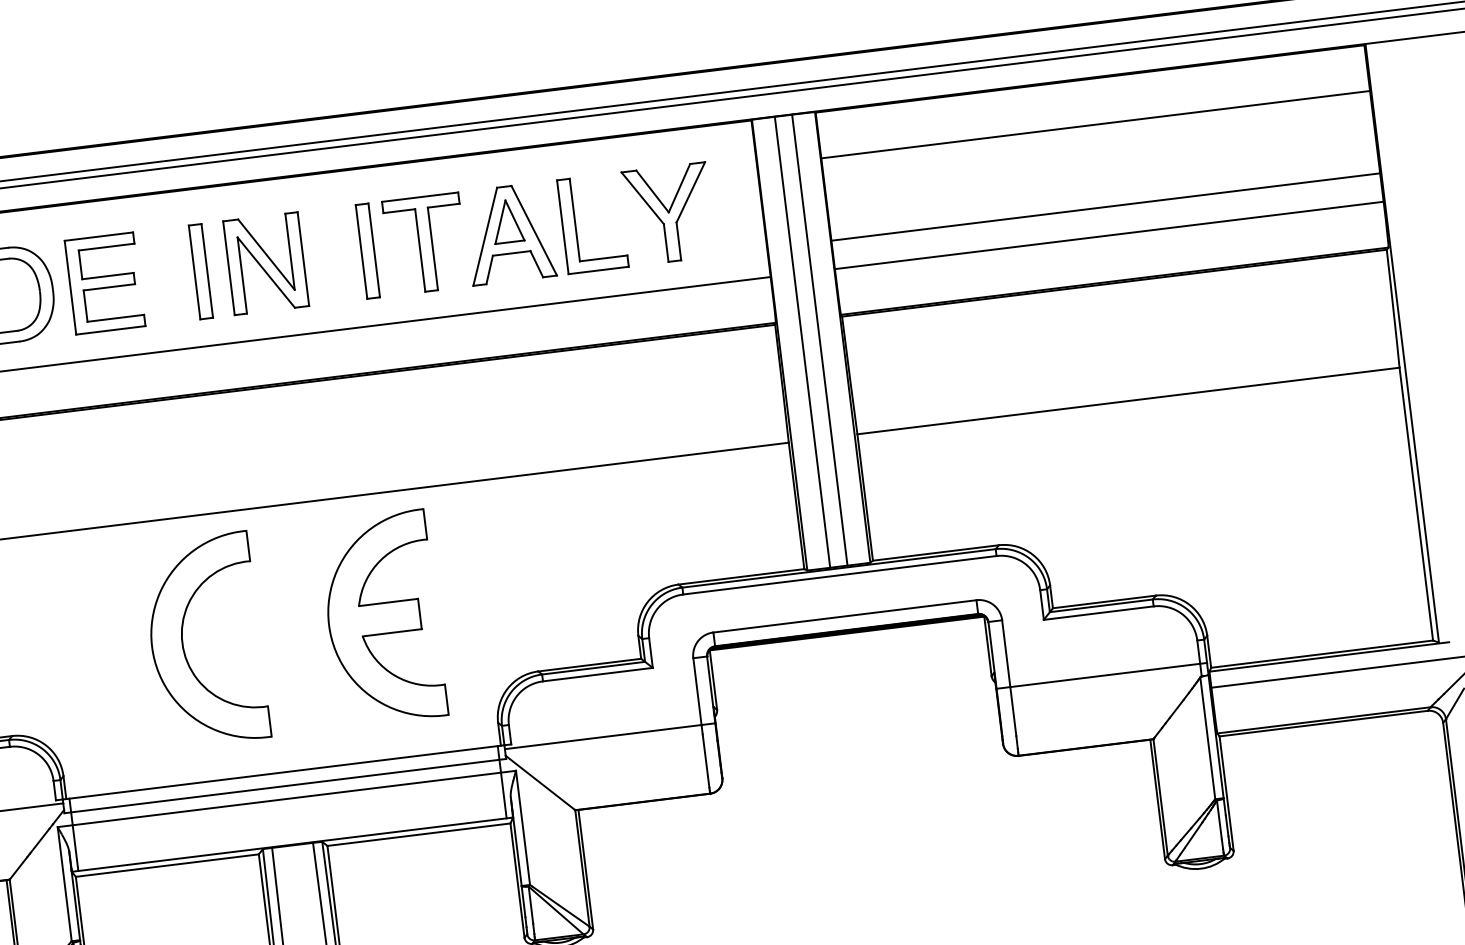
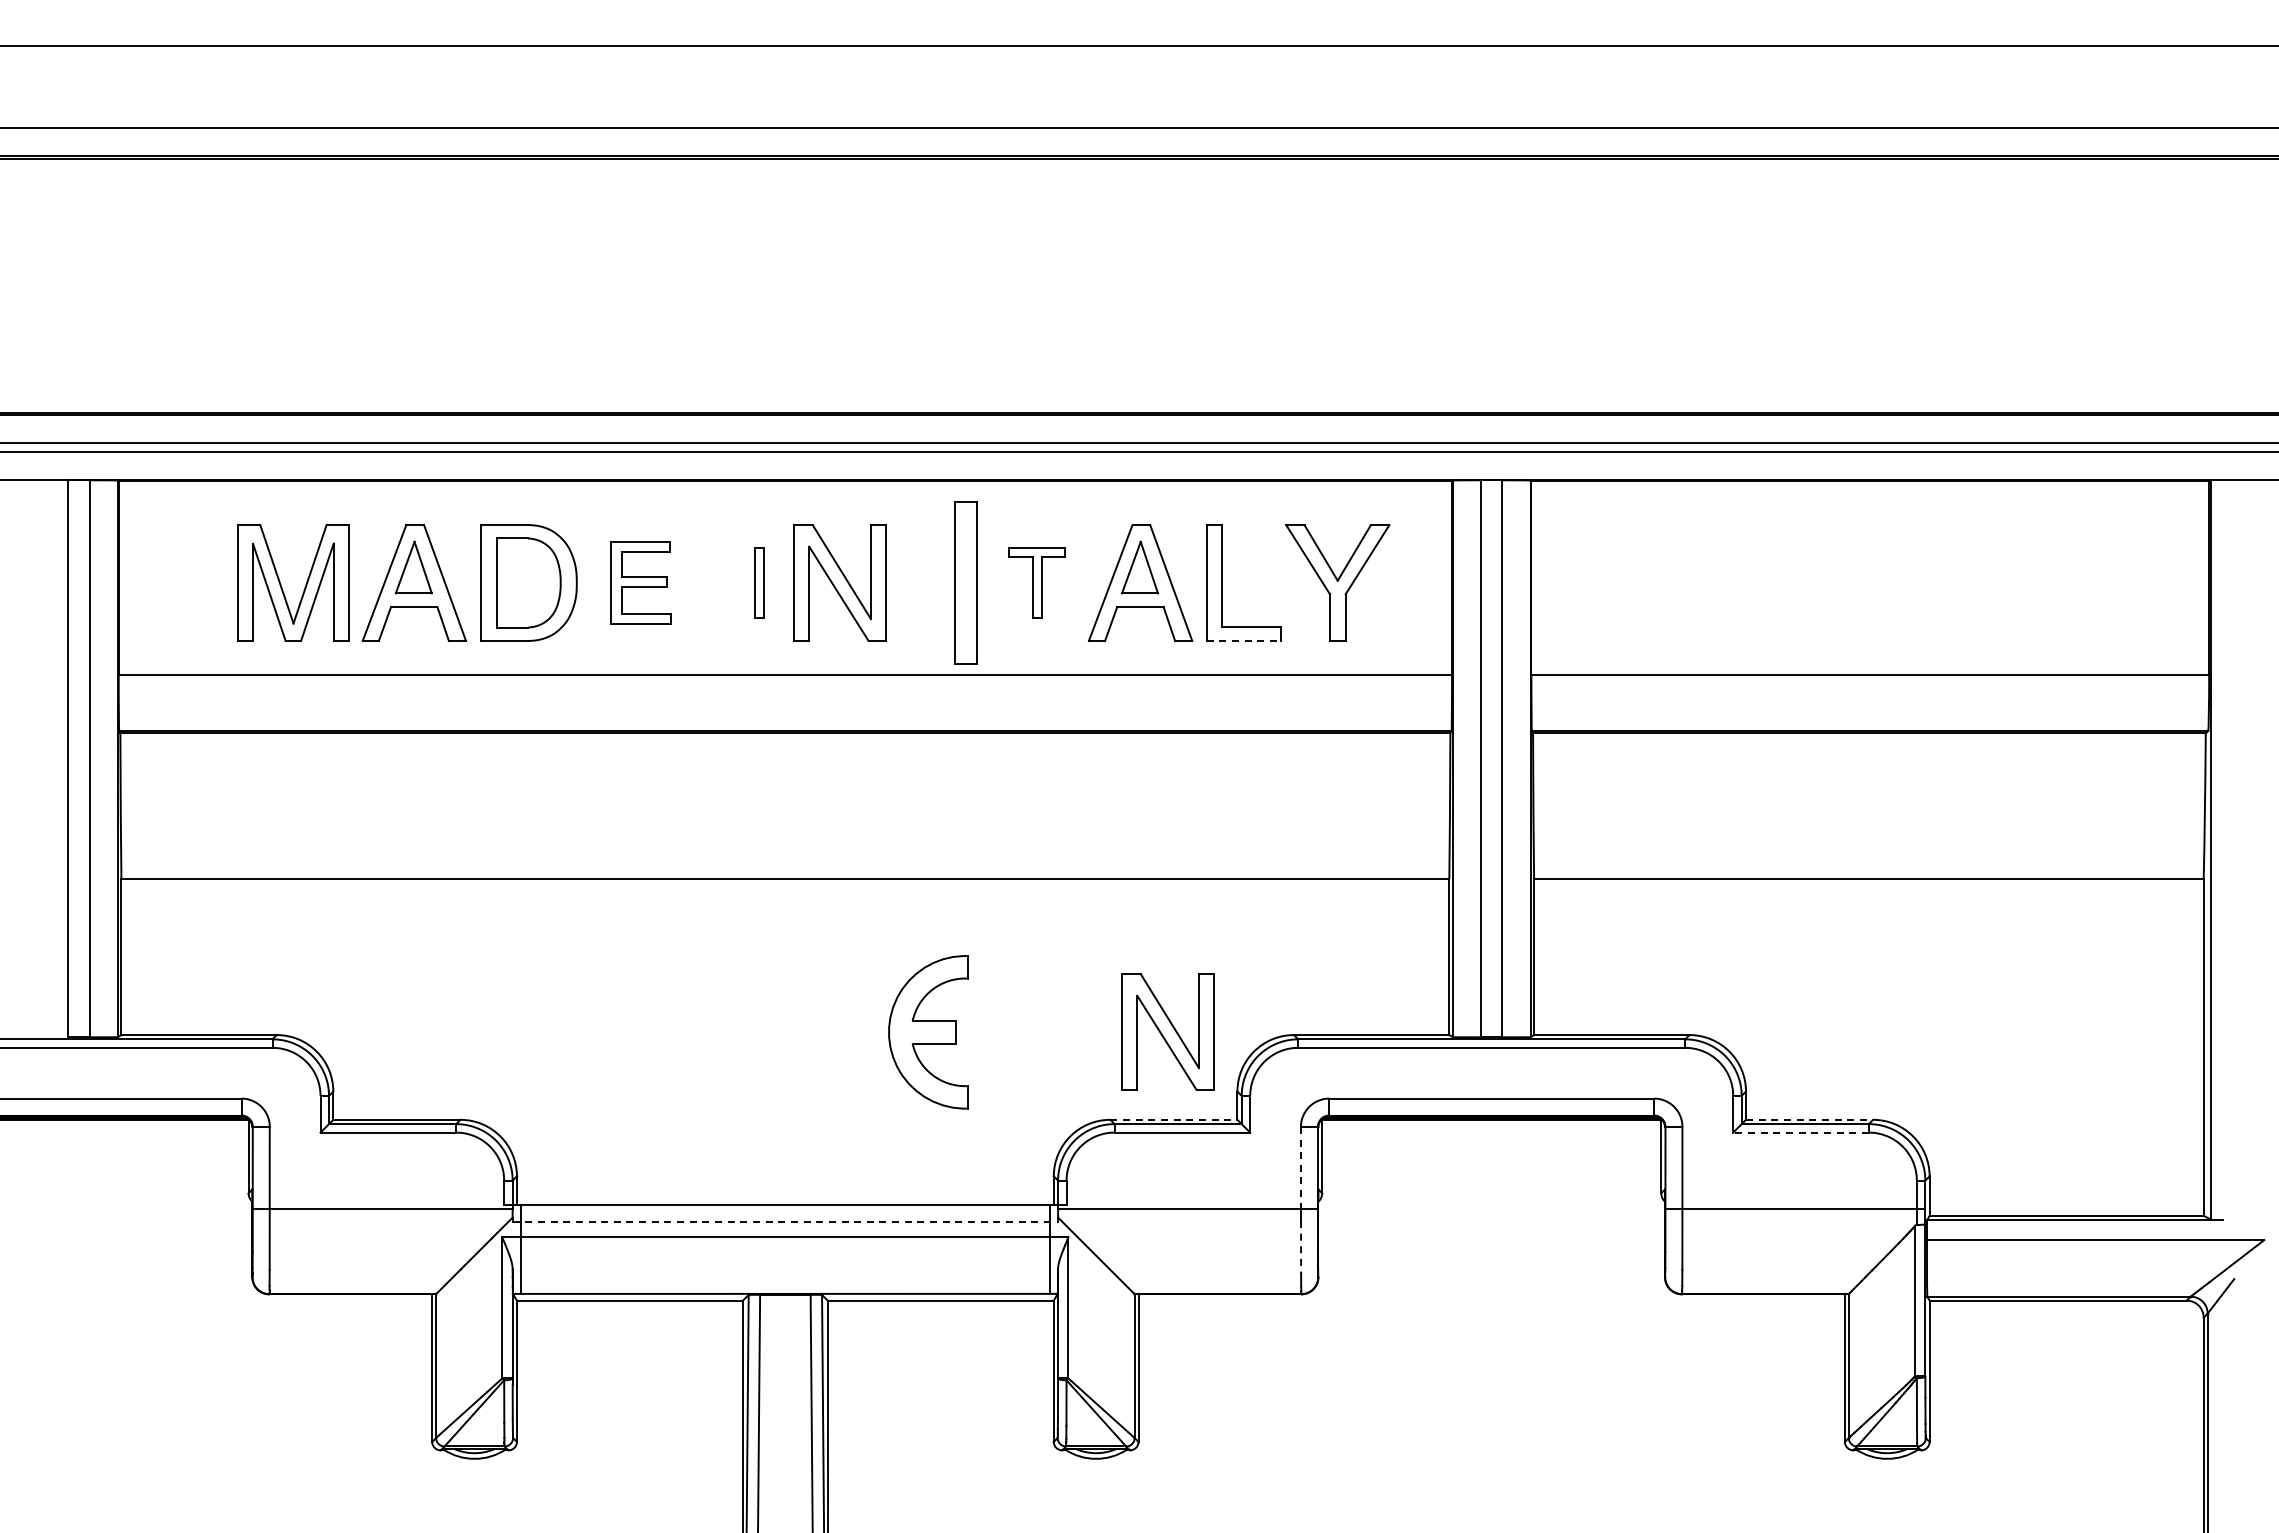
line: (1095, 124) -> (1870, 537), removed
line: (1105, 207) -> (1870, 639), removed
part: (425, 243) -> (1036, 582), size x0.6
part: (367, 250) -> (965, 582), size x1.4
line: (599, 270) -> (1244, 640), solid -> dashed
part: (200, 271) -> (759, 582), size x0.6
part: (104, 283) -> (640, 582), size x0.7
part: (575, 594) -> (1167, 1031), added
line: (1104, 601) -> (1809, 1119), solid -> dashed
line: (1099, 613) -> (1801, 1132), solid -> dashed
part: (382, 618) -> (928, 1032), size x0.6
part: (183, 643) -> (682, 1032), removed
line: (589, 664) -> (1173, 1119), solid -> dashed
line: (697, 691) -> (1301, 1168), solid -> dashed
line: (705, 755) -> (1301, 1247), solid -> dashed
line: (285, 786) -> (785, 1221), solid -> dashed

